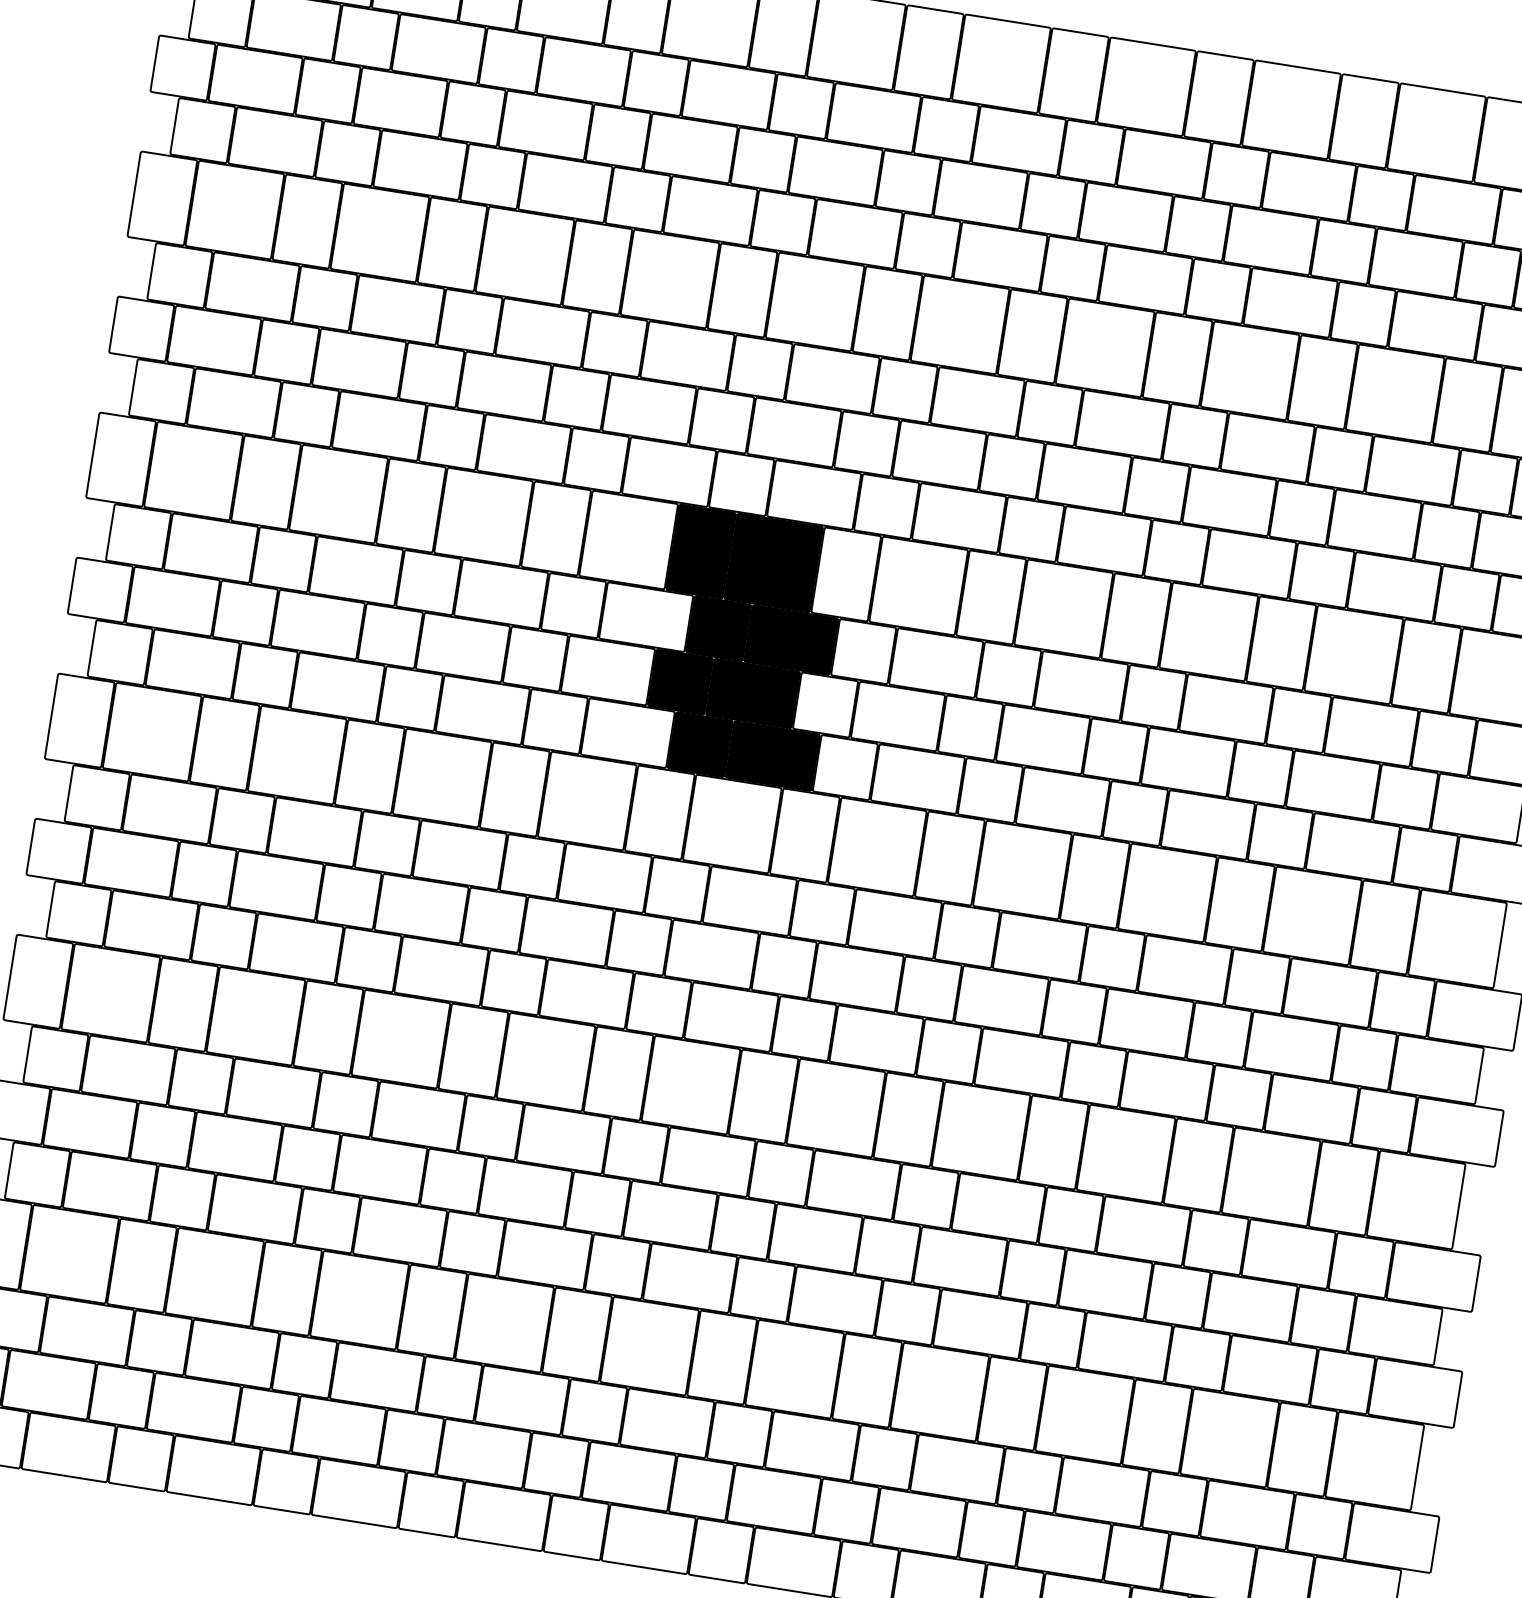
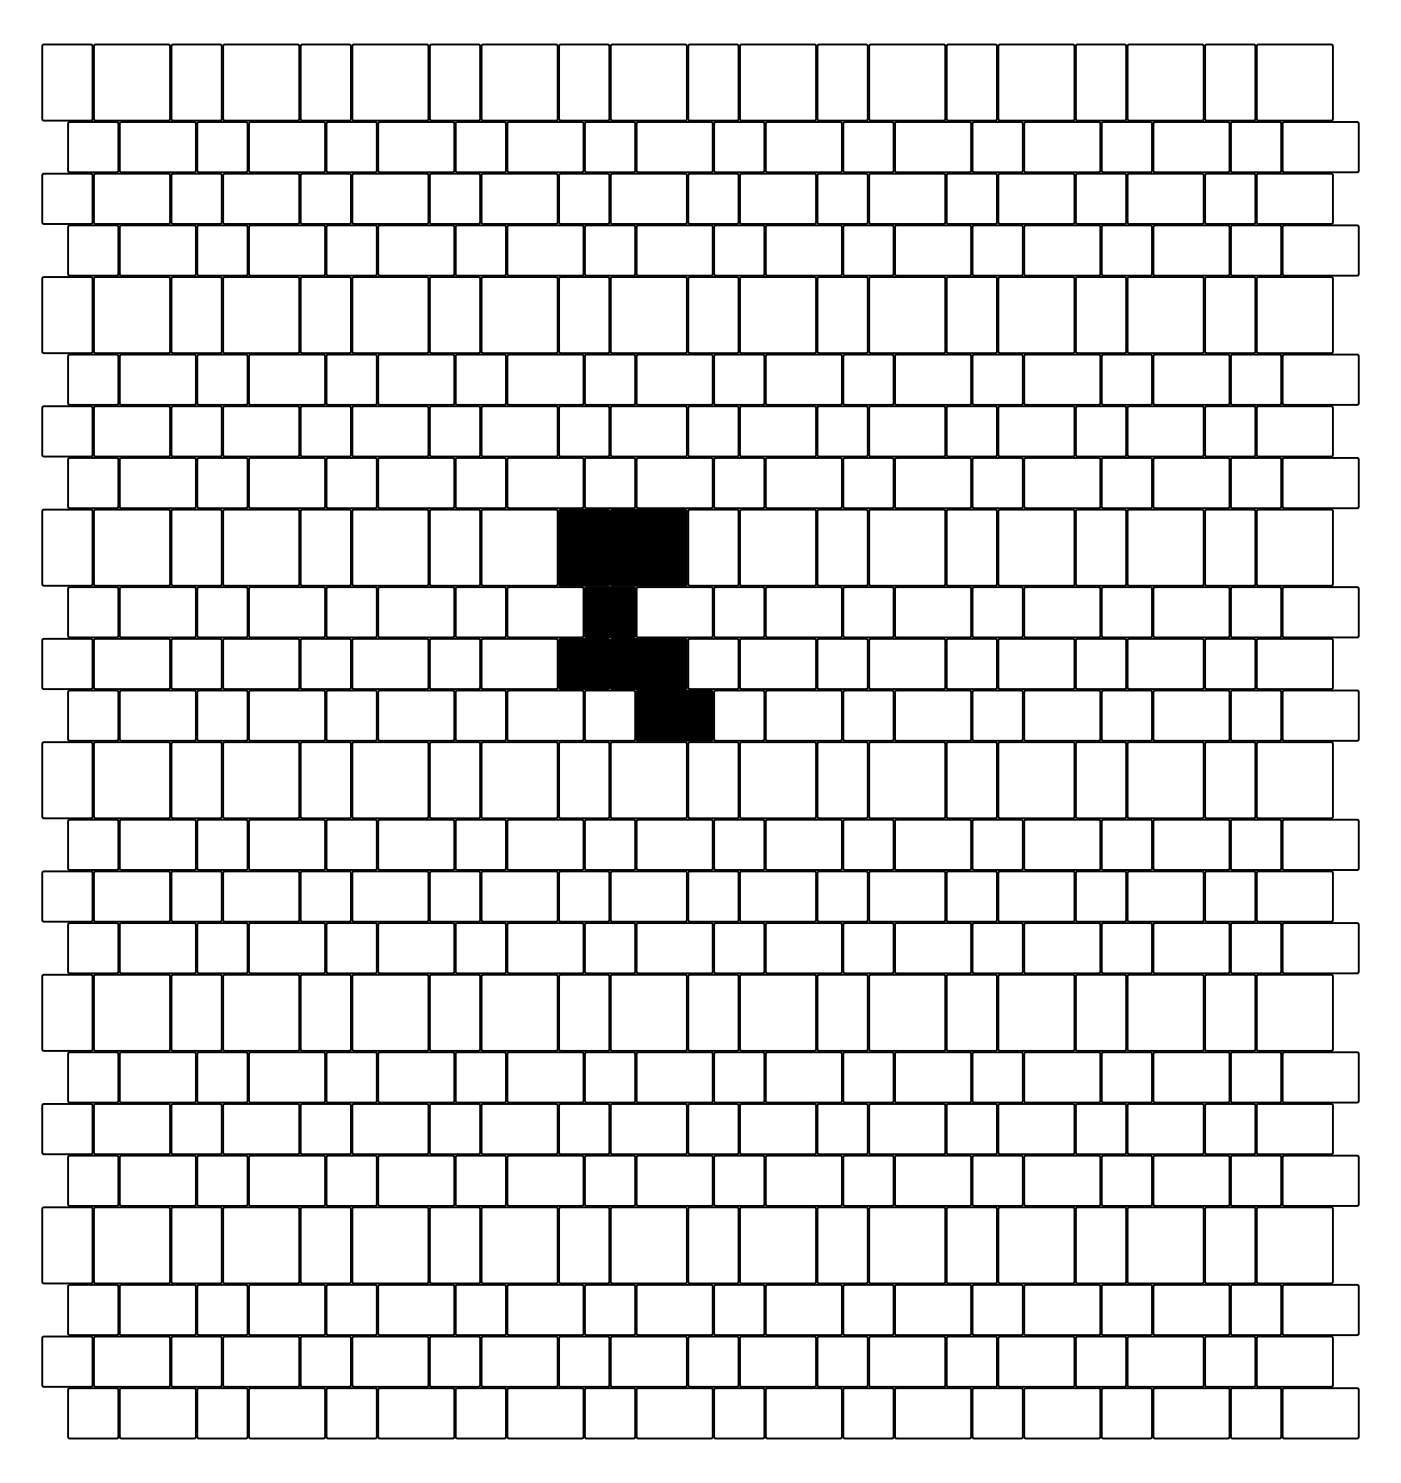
fill: (790, 640) -> (674, 612), removed
fill: (699, 744) -> (609, 715), removed

